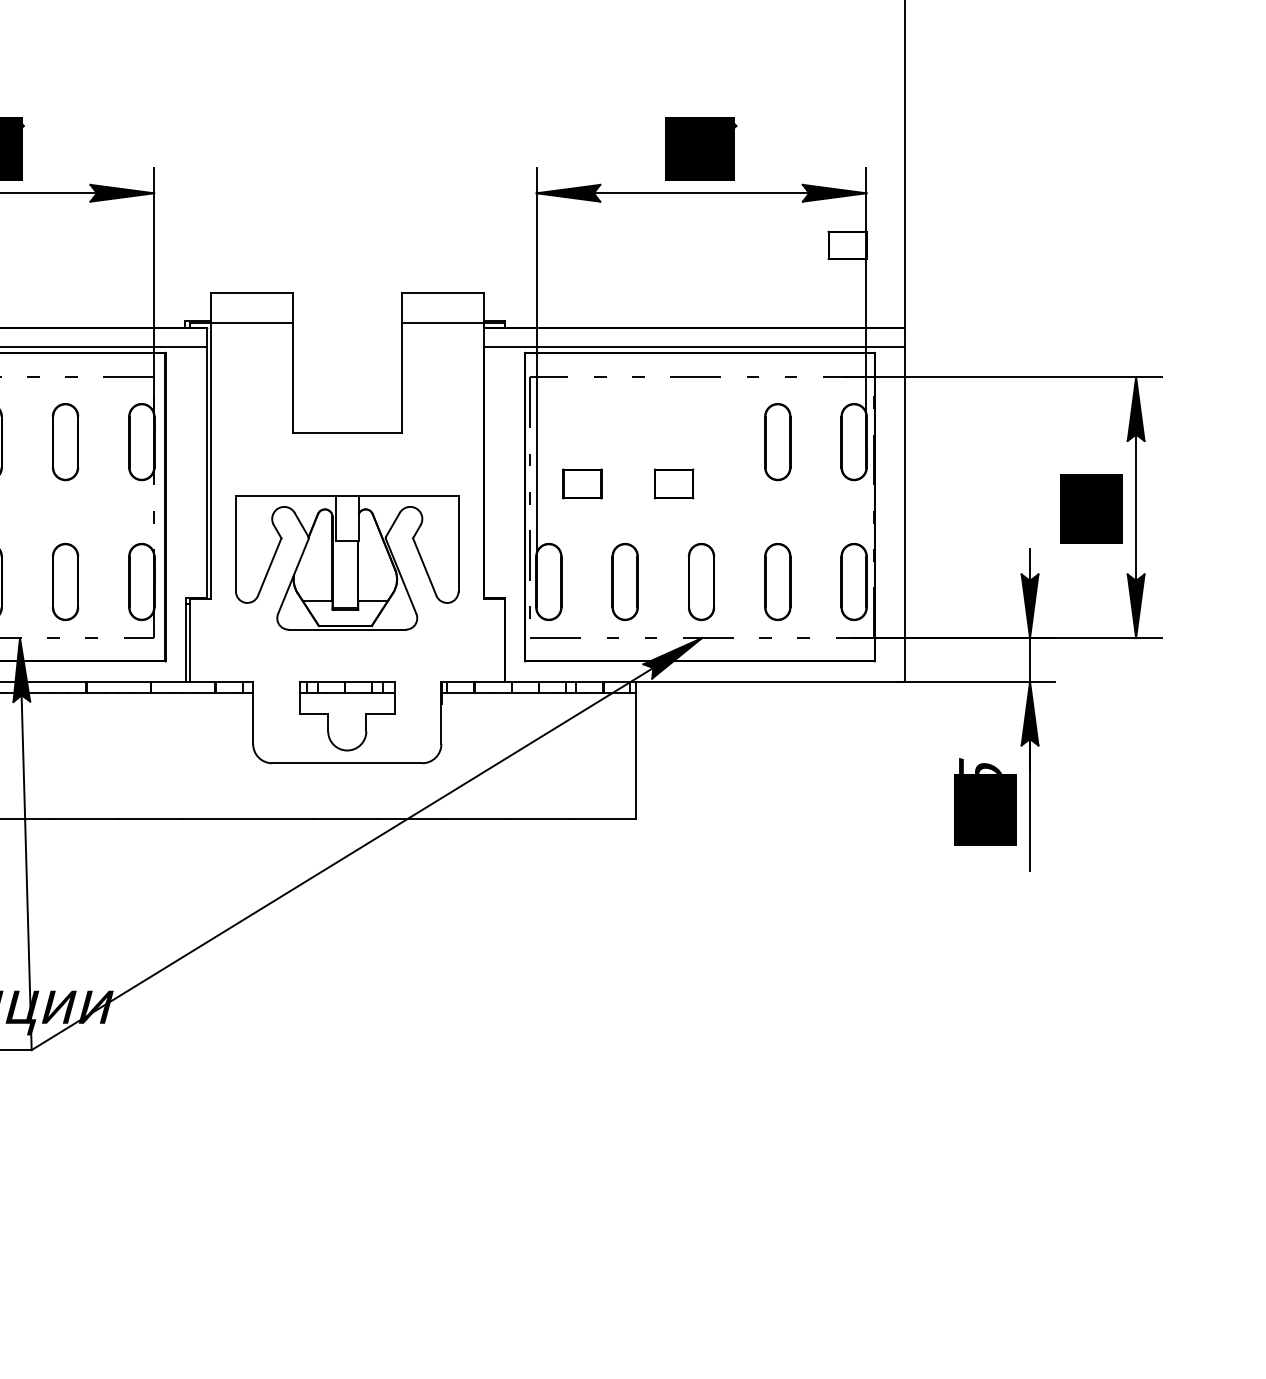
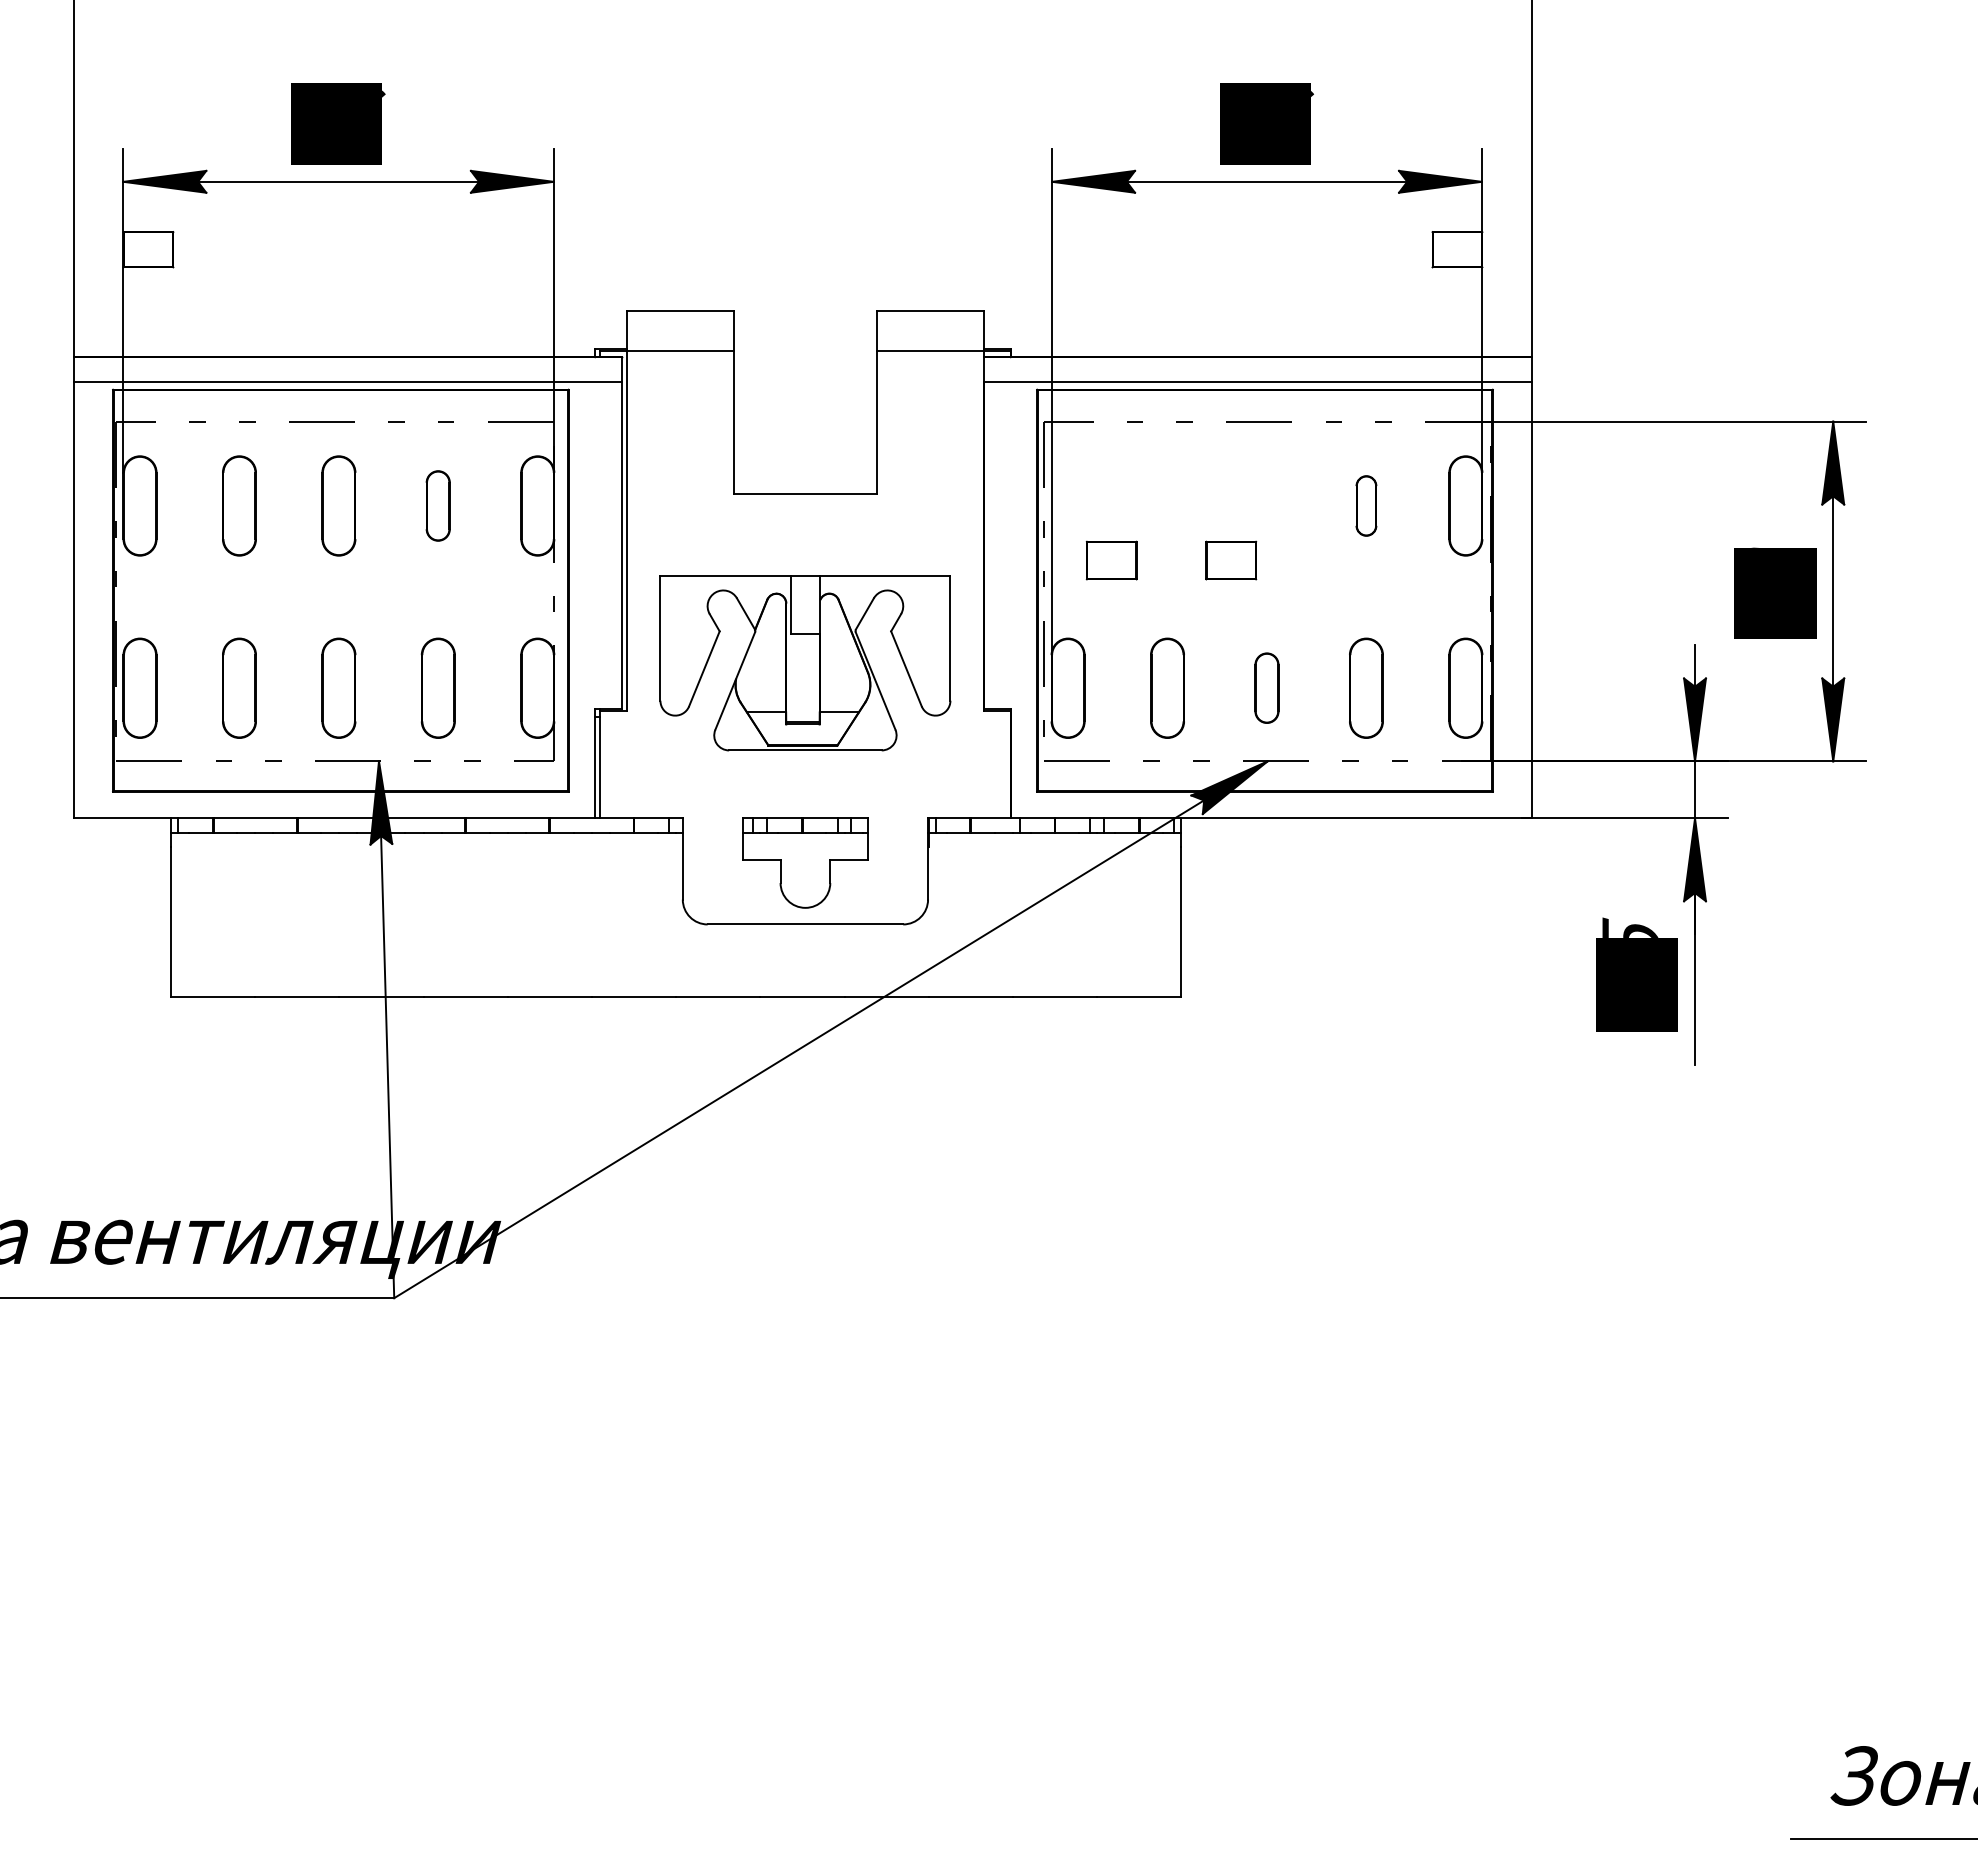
part: (64, 441) -> (437, 505), size x0.7
part: (777, 441) -> (1366, 505), size x0.6
part: (701, 581) -> (1266, 687), size x0.7

